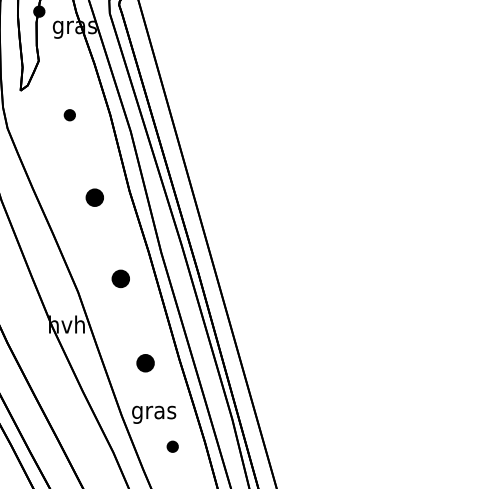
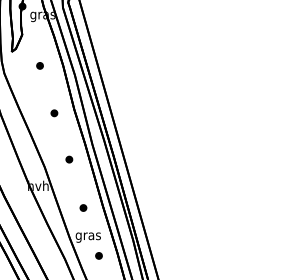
part: (95, 198) -> (54, 113), size x0.62
part: (121, 278) -> (69, 159), size x0.62
part: (145, 362) -> (83, 207), size x0.62

